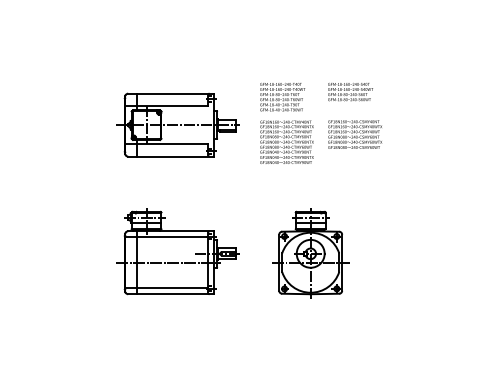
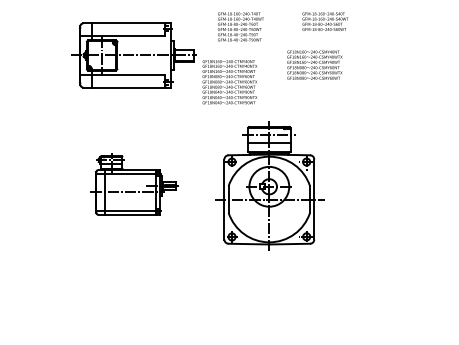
text: (350, 92) -> (325, 22), moved
text: (286, 141) -> (229, 81), moved
part: (177, 251) -> (133, 184), size x0.7
part: (310, 253) -> (269, 186), size x1.4

